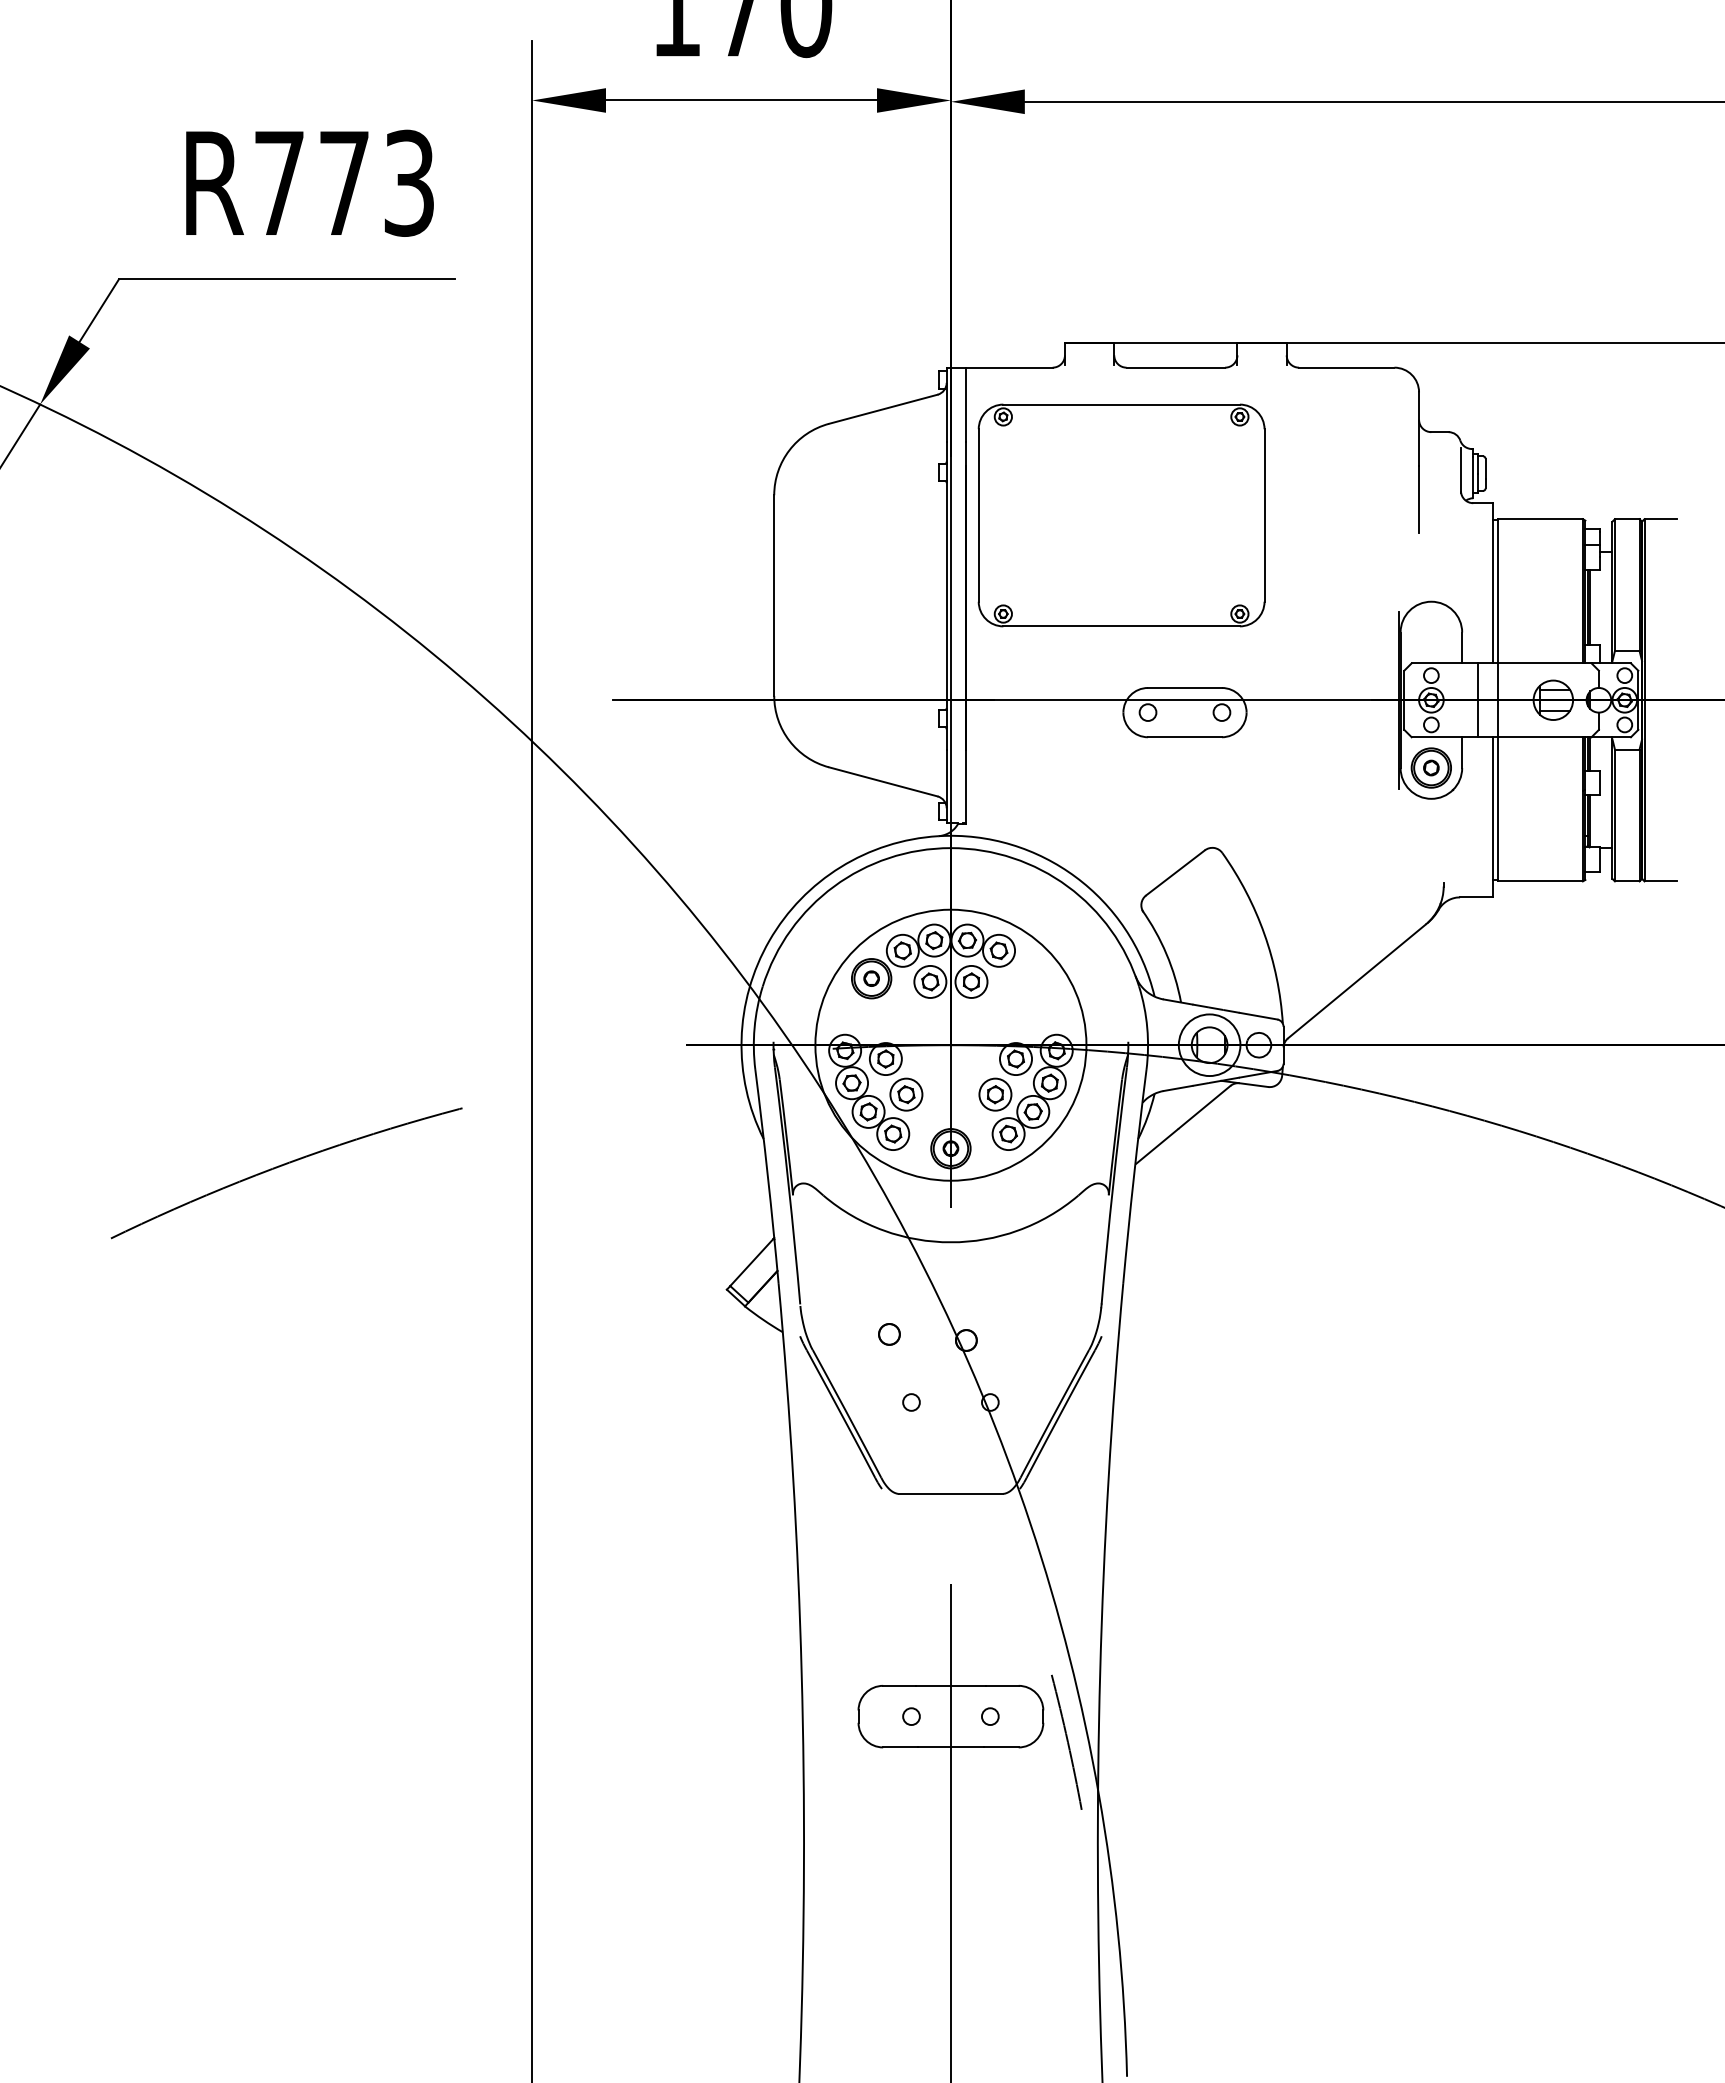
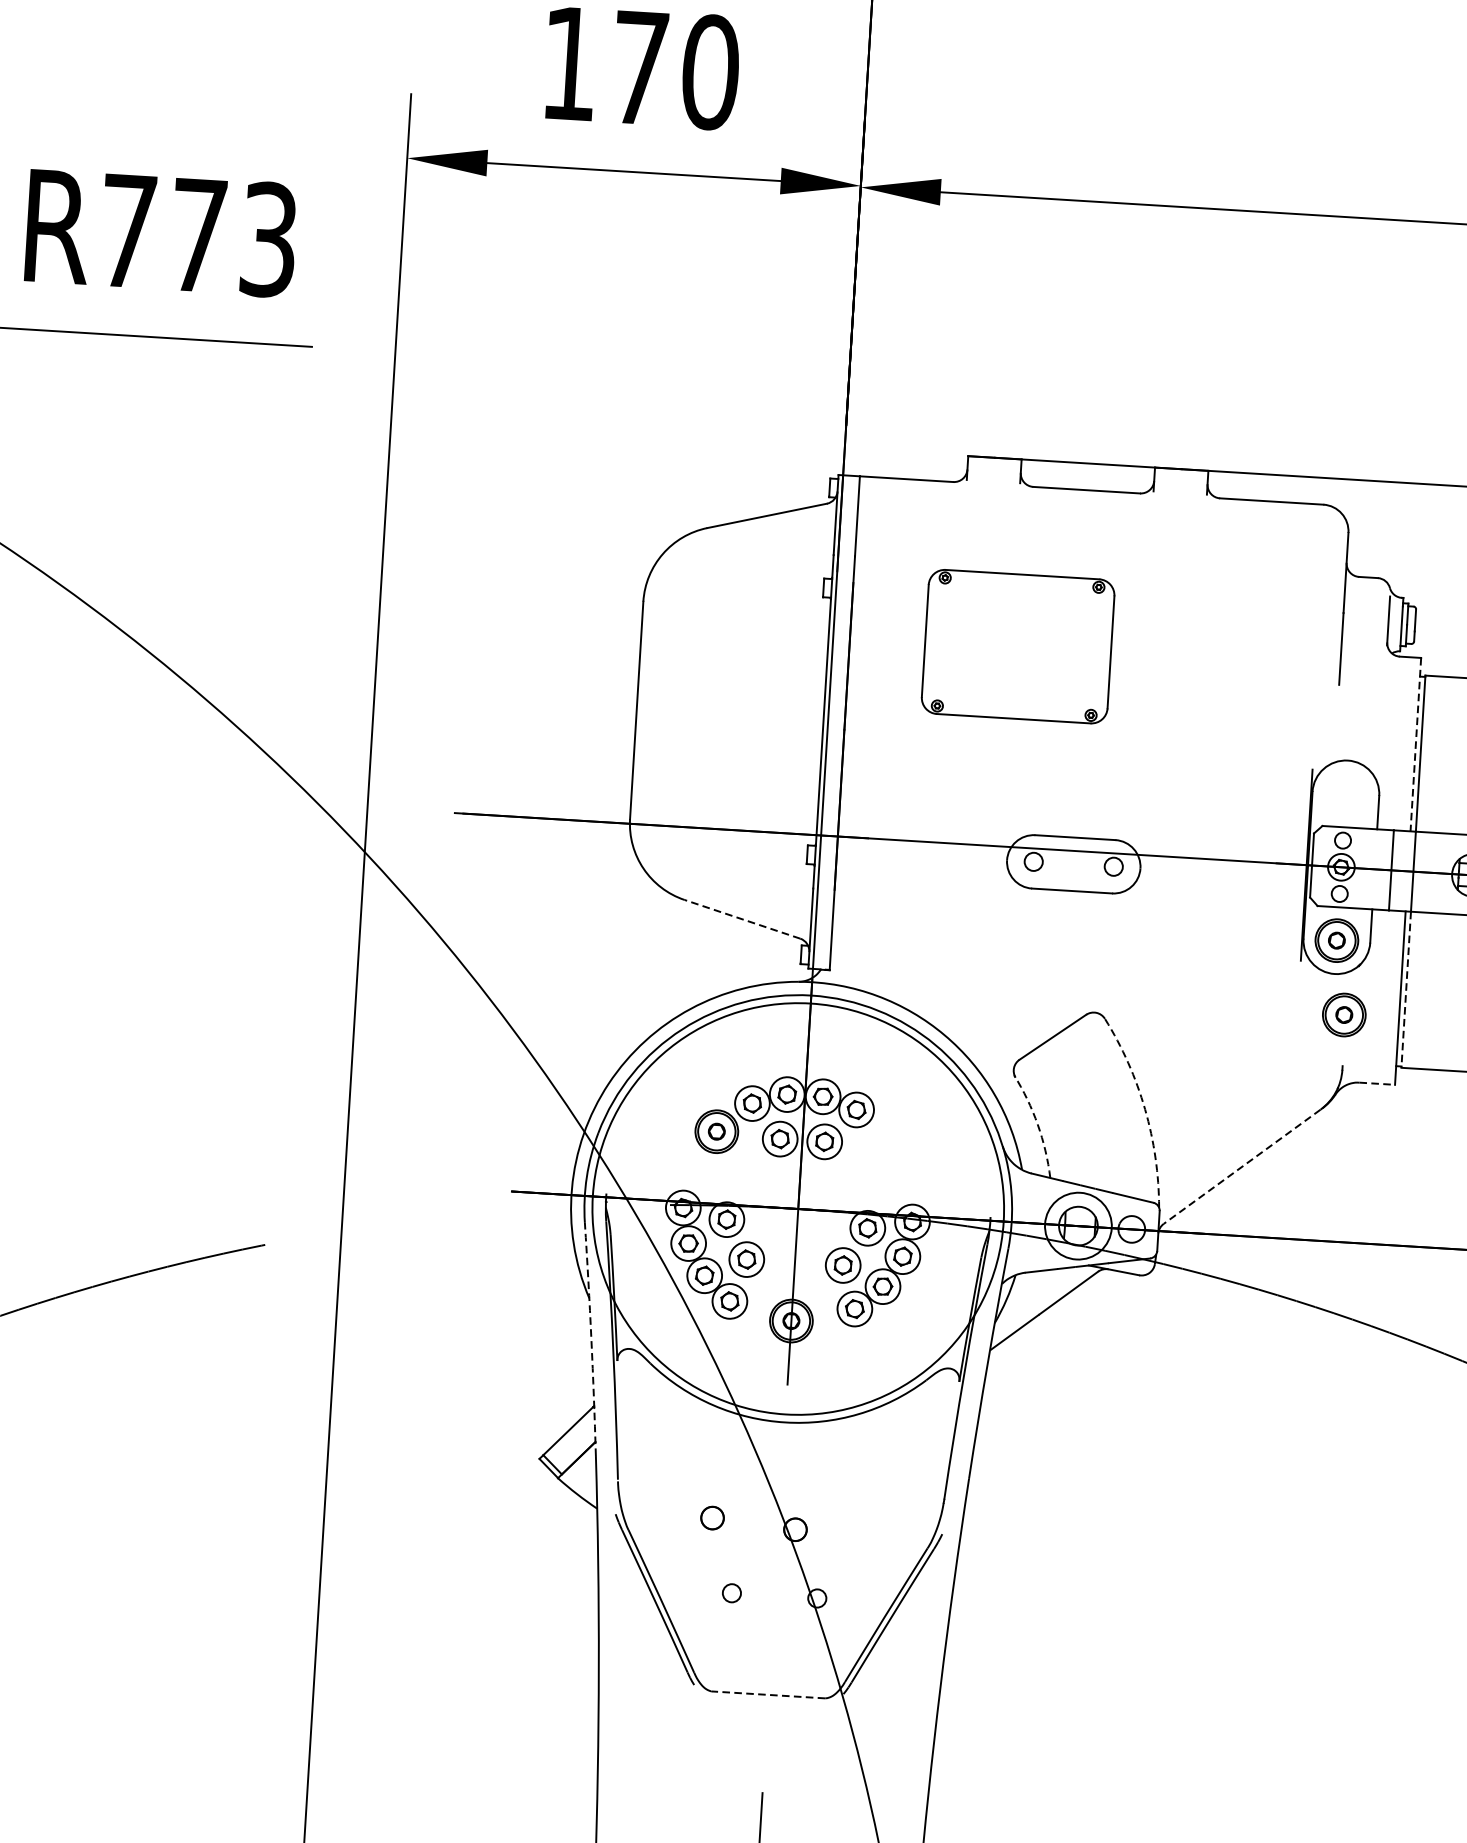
part: (1121, 515) -> (1018, 646), size x0.6
line: (1492, 583) -> (1415, 744), solid -> dashed
line: (882, 781) -> (741, 918), solid -> dashed
line: (1497, 809) -> (1405, 989), solid -> dashed
part: (1441, 835) -> (1343, 1014), added
line: (1477, 897) -> (1378, 1083), solid -> dashed
arc: (1264, 934) -> (1145, 1109), solid -> dashed
arc: (1166, 954) -> (1037, 1125), solid -> dashed
line: (1356, 981) -> (1241, 1166), solid -> dashed
circle: (950, 1044) -> (797, 1208), size x1.4
arc: (767, 1176) -> (590, 1339), solid -> dashed
line: (950, 1493) -> (768, 1694), solid -> dashed

